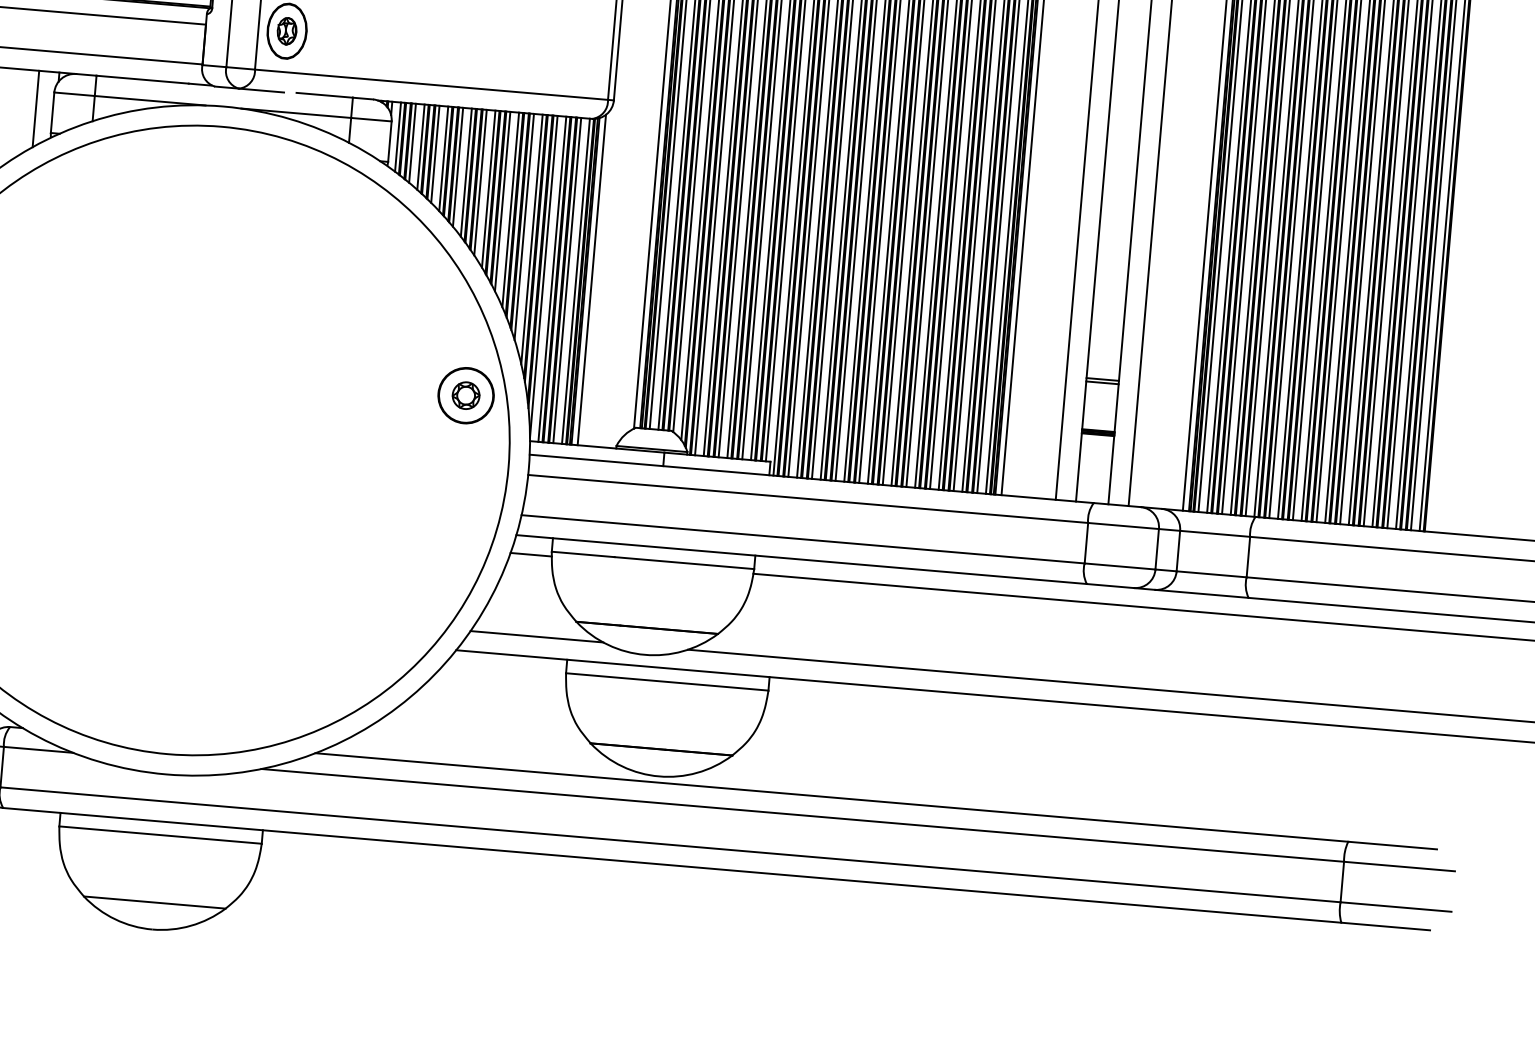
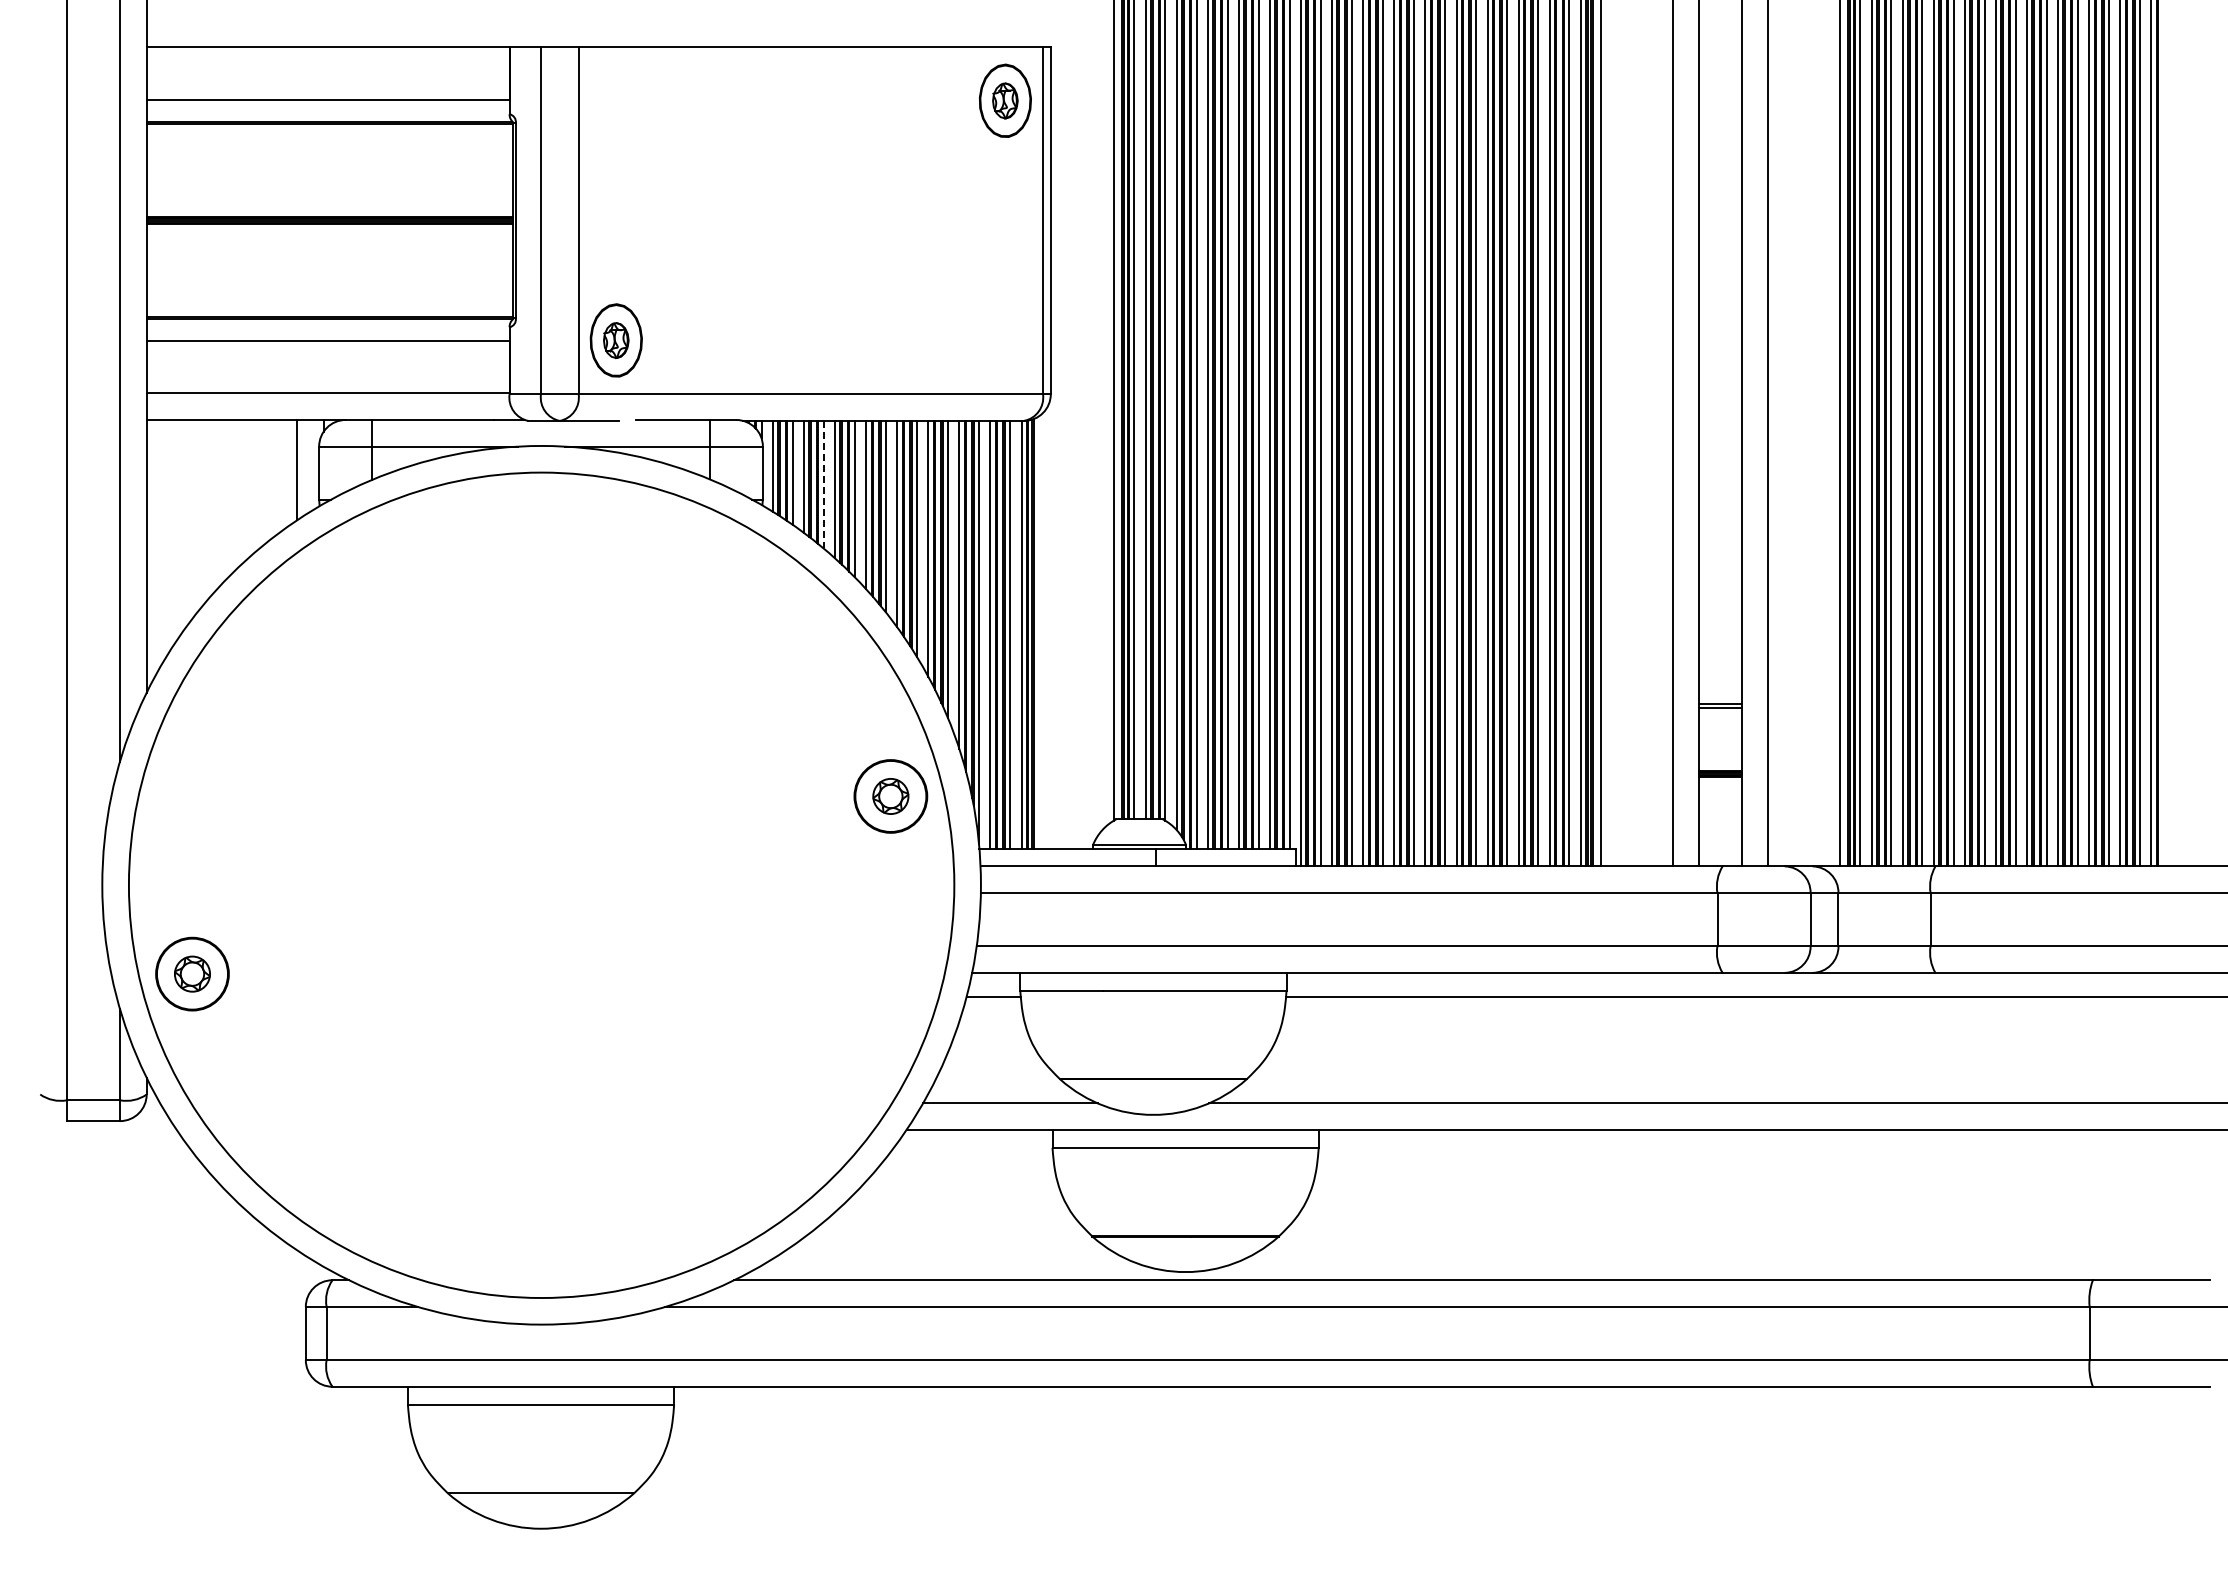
line: (435, 154) -> (823, 484), solid -> dashed
line: (592, 280) -> (1042, 631), removed

